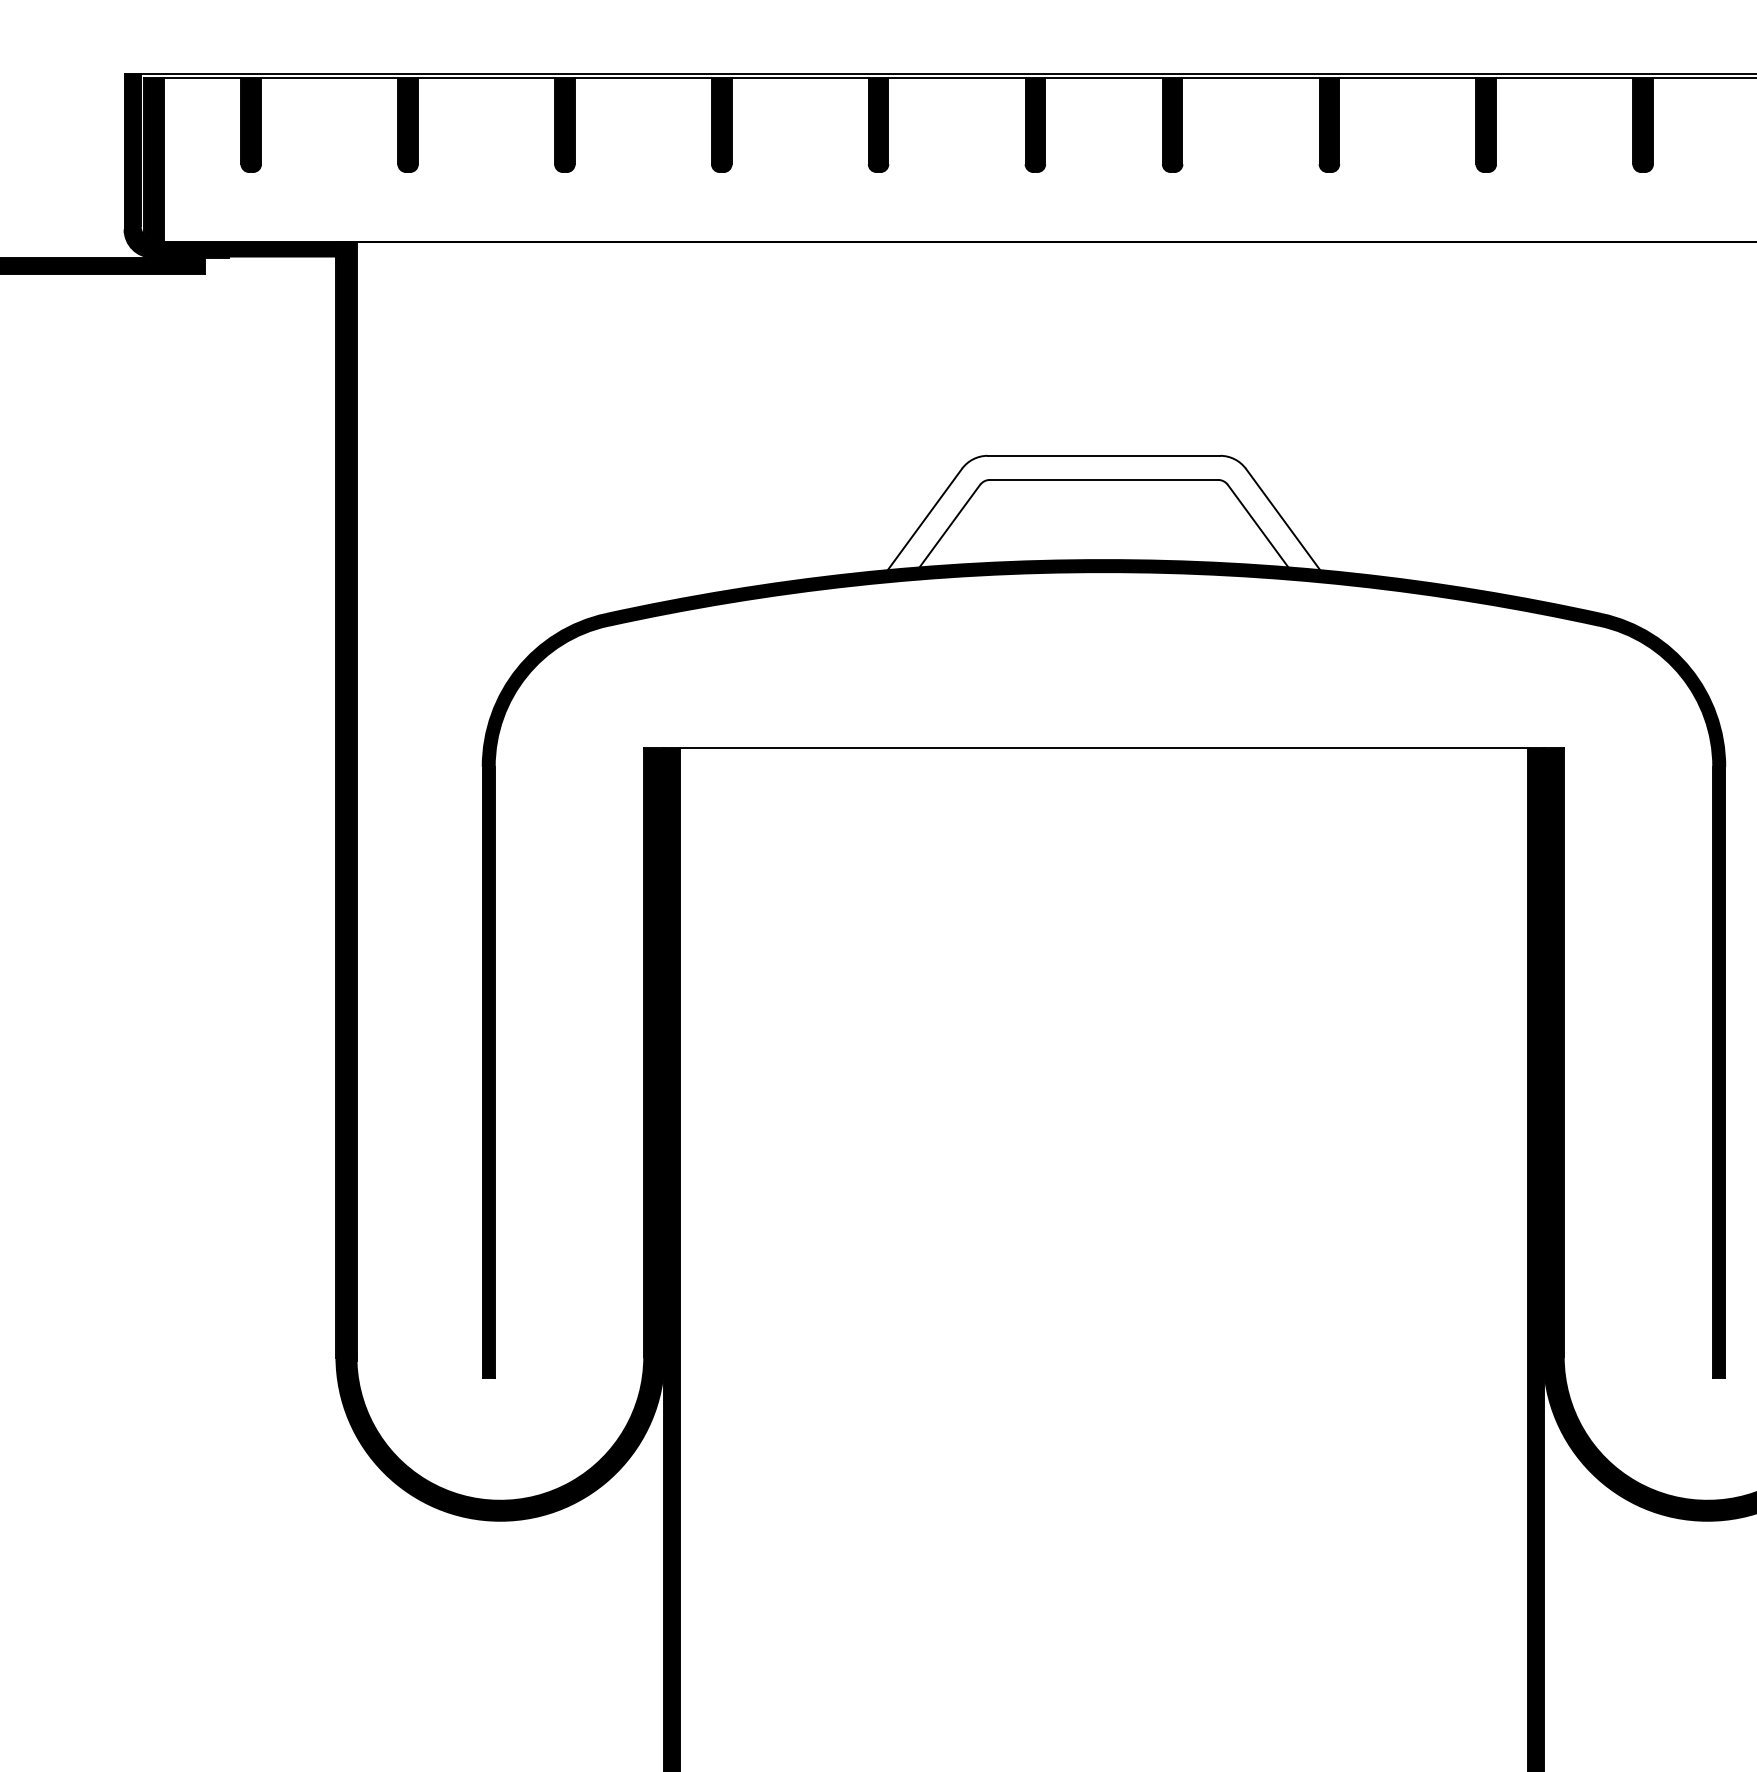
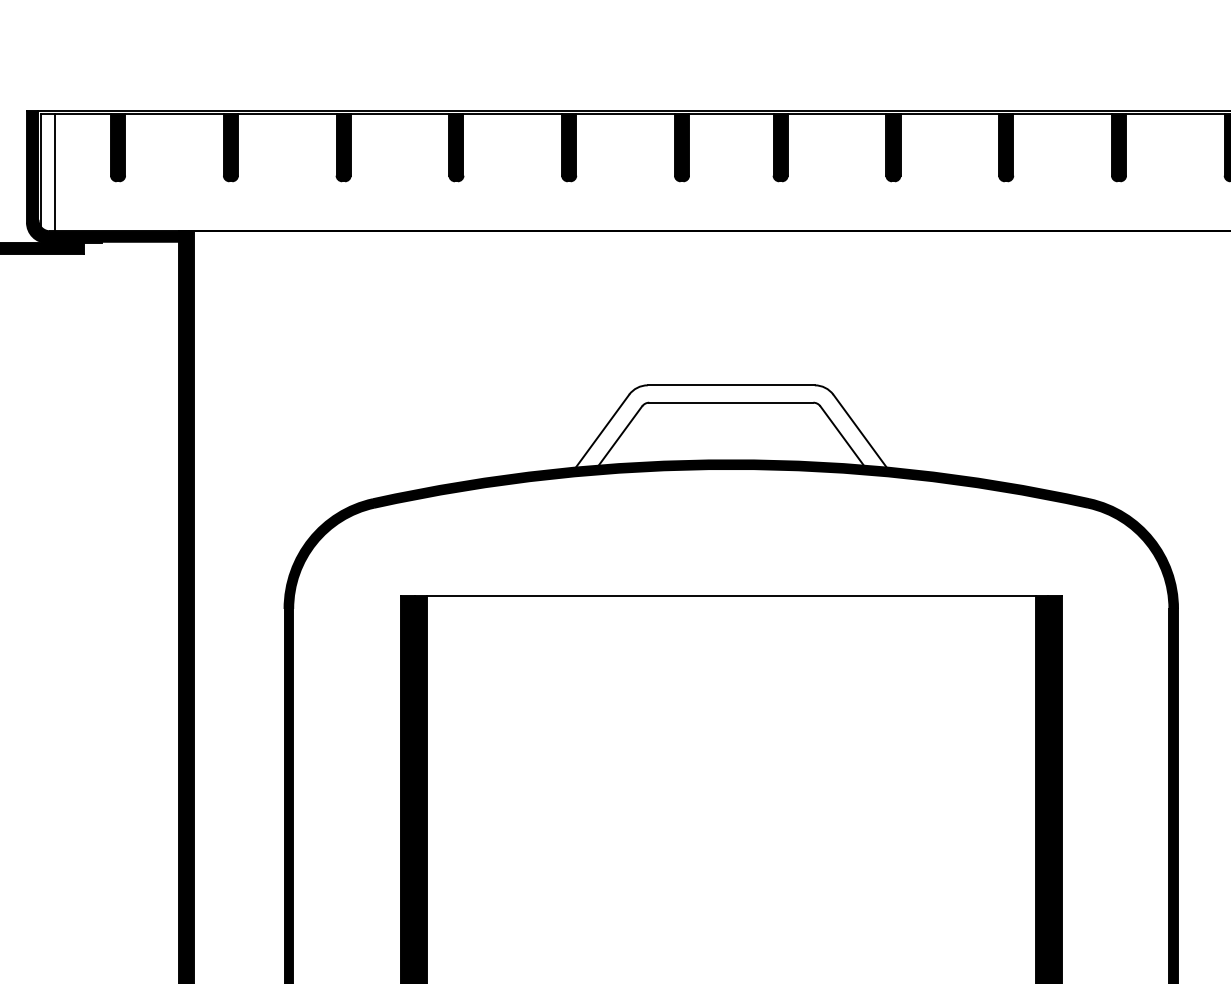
fill: (154, 159) -> (48, 172), removed

